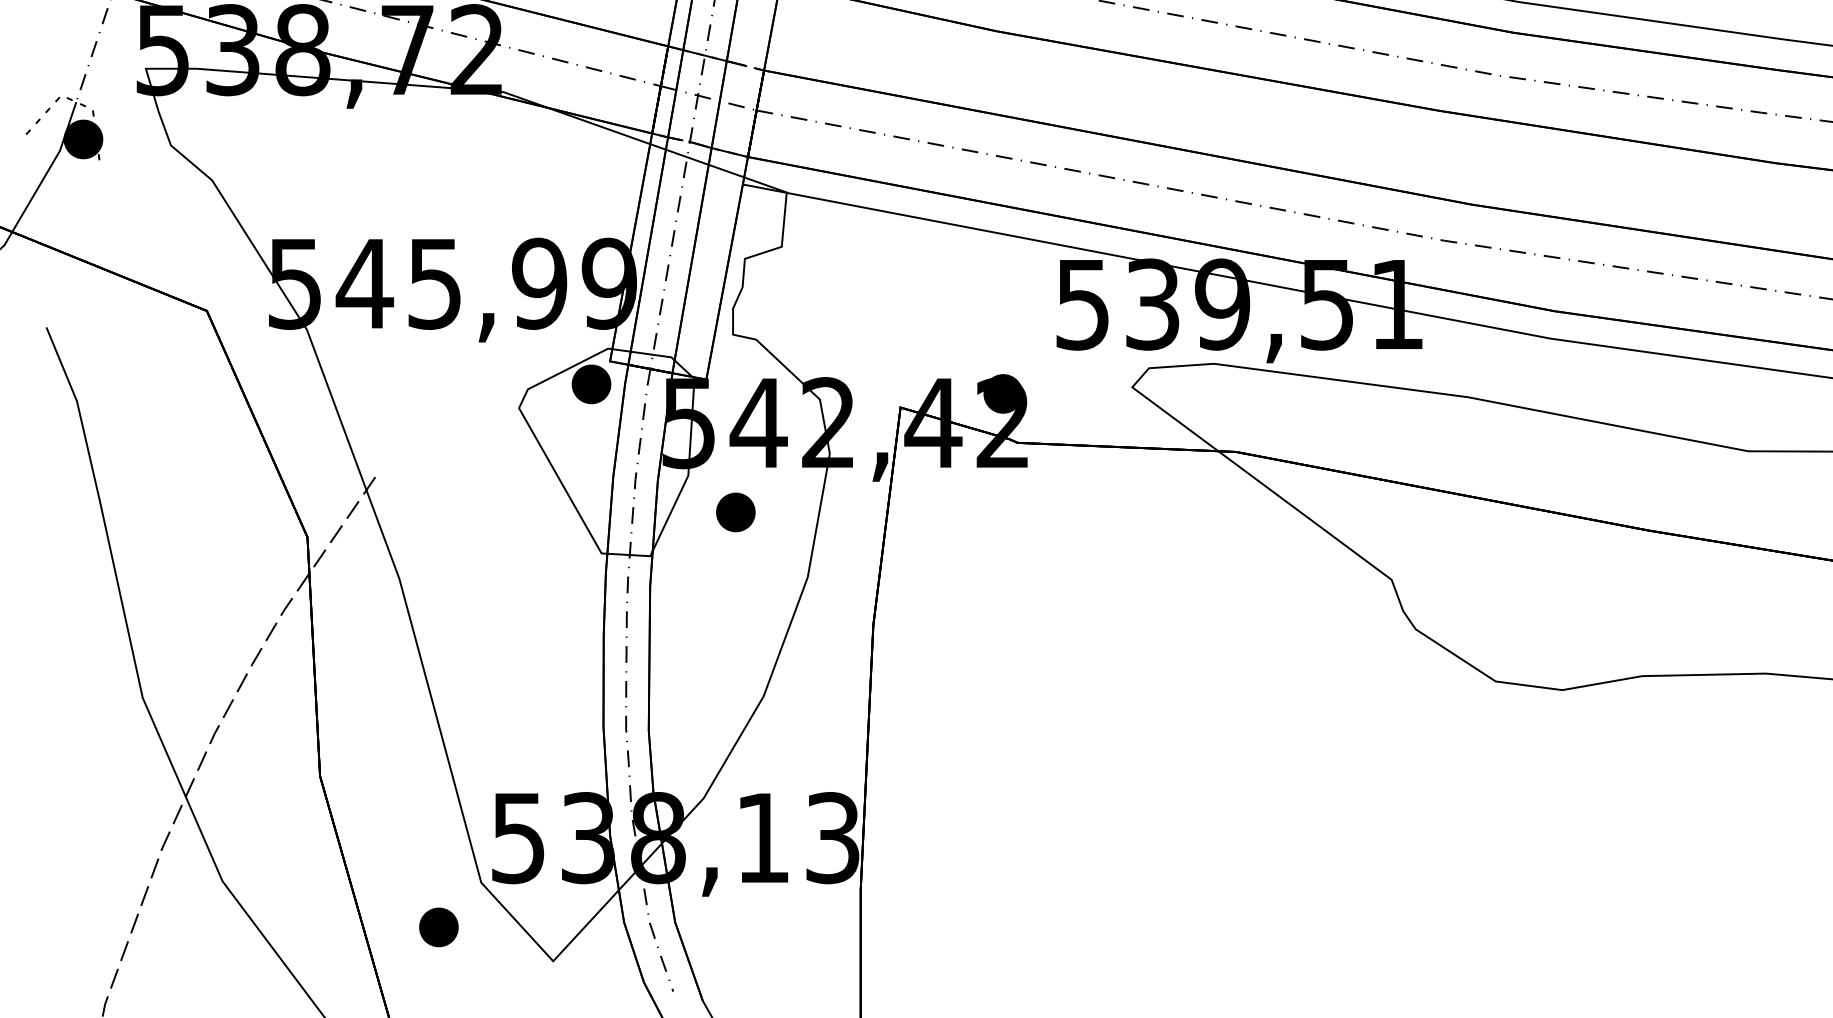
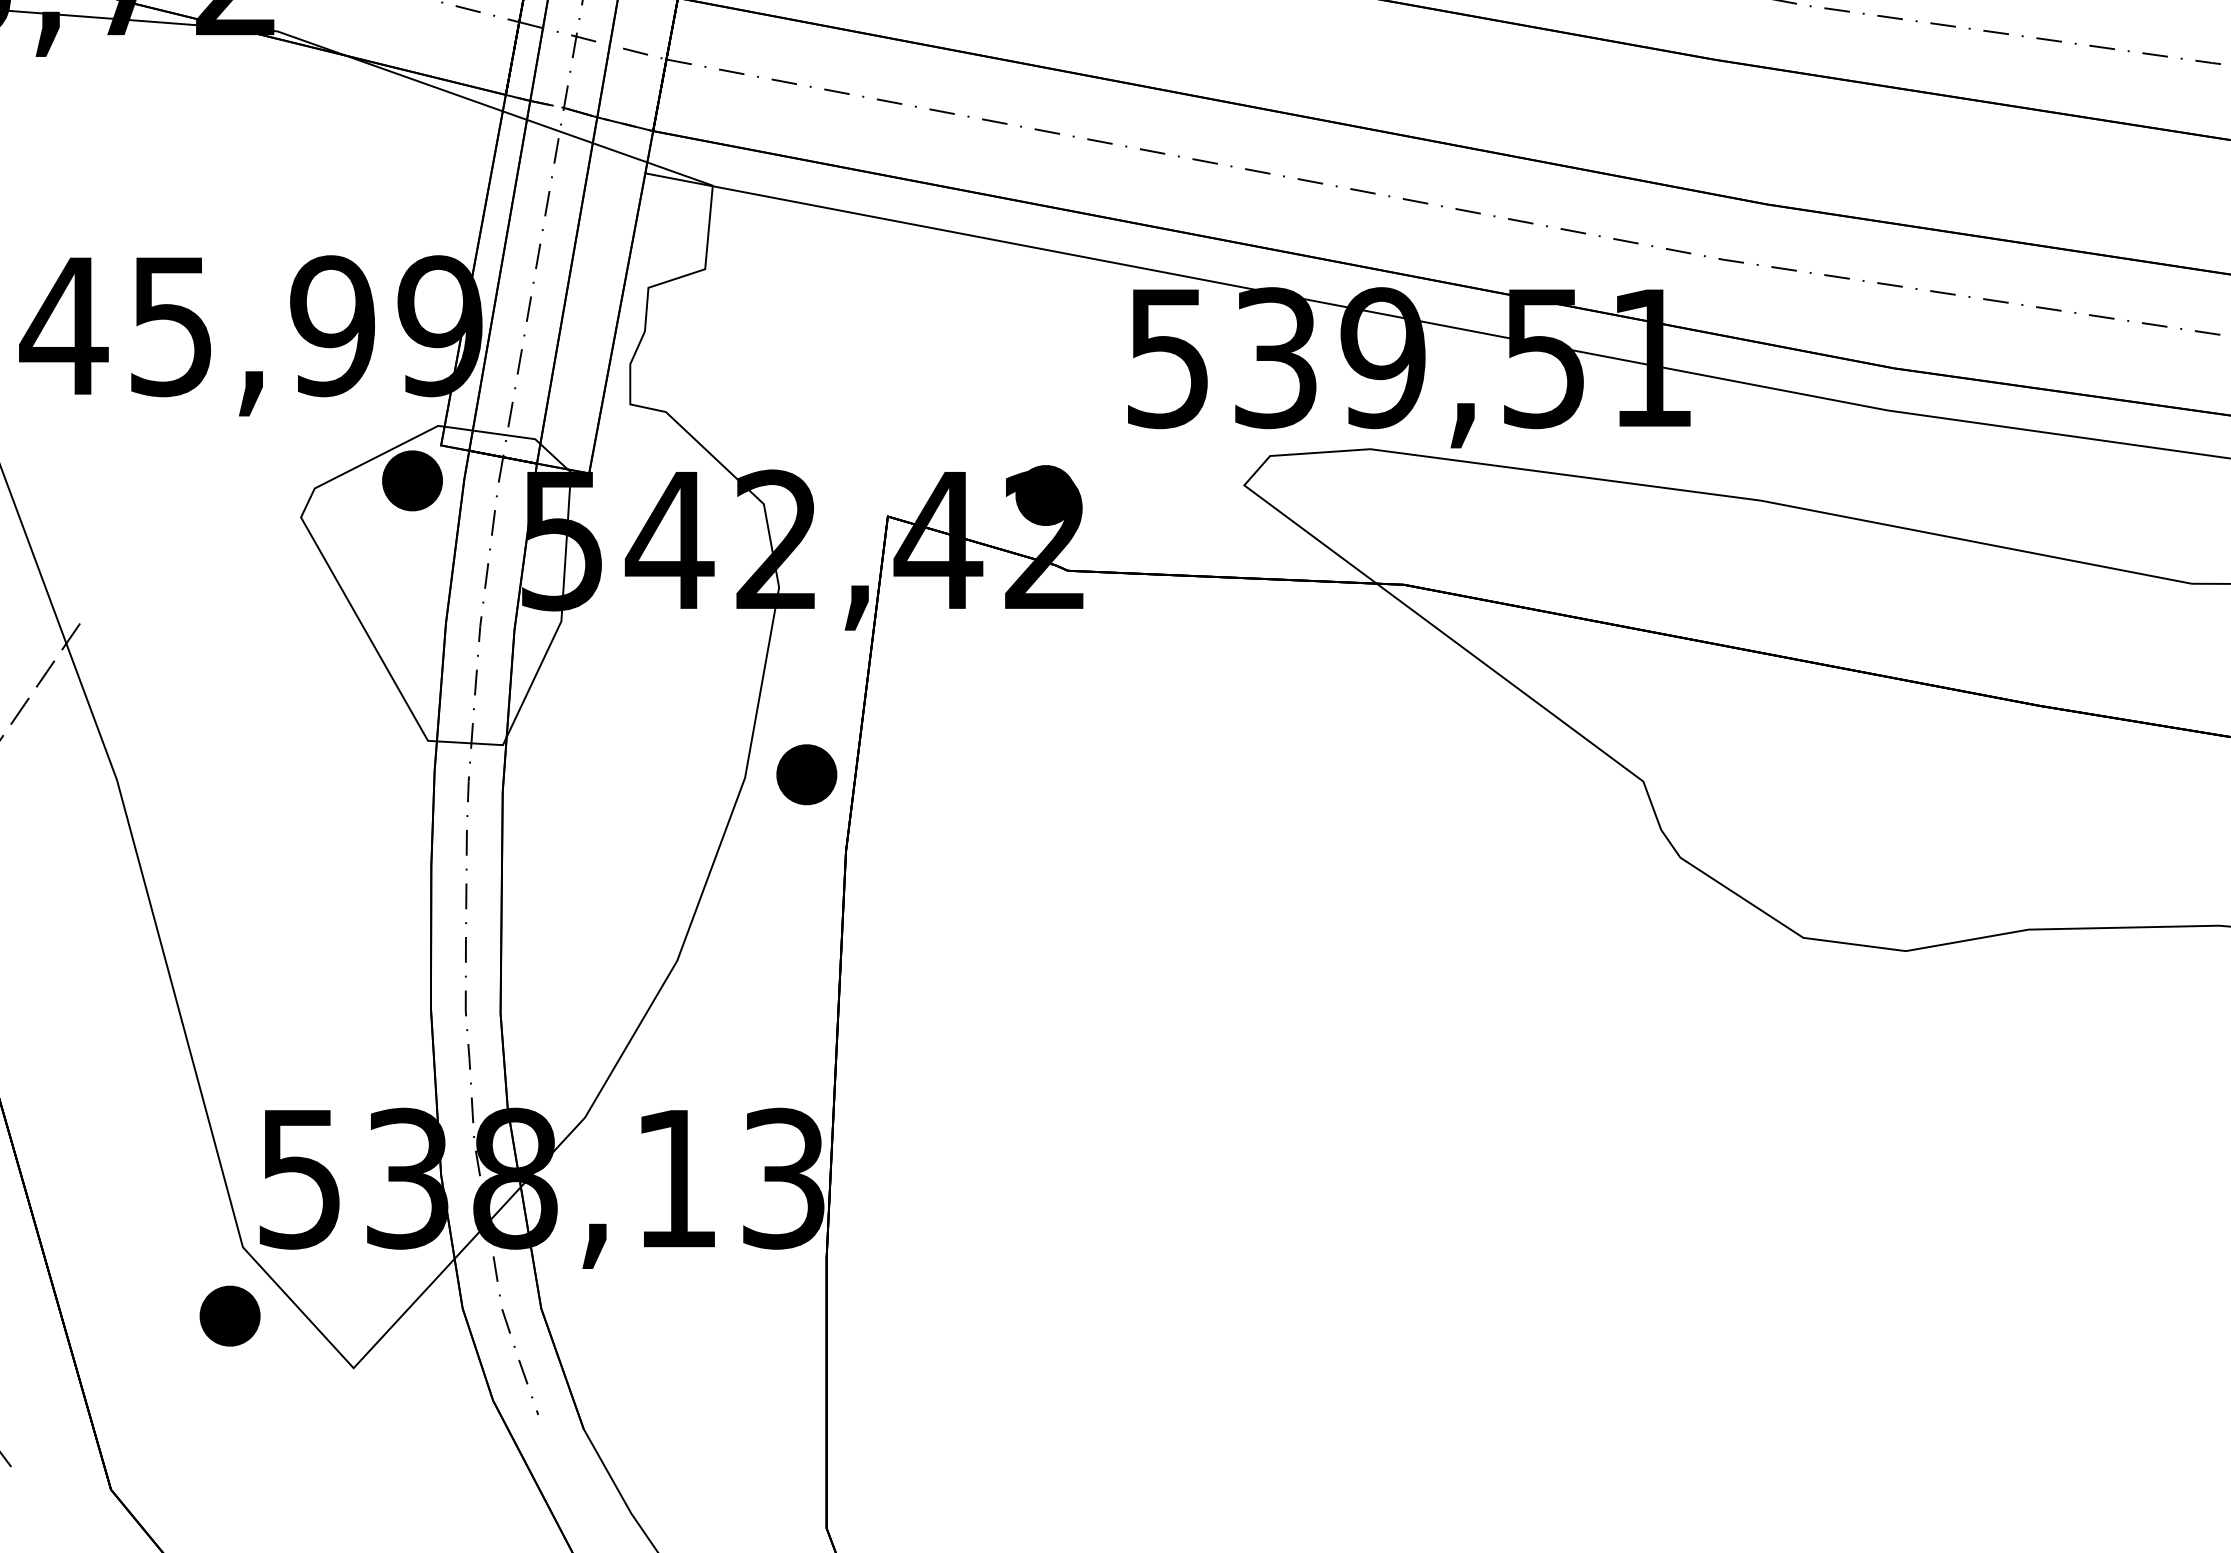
part: (735, 512) -> (806, 774), moved
part: (438, 927) -> (229, 1316), moved

